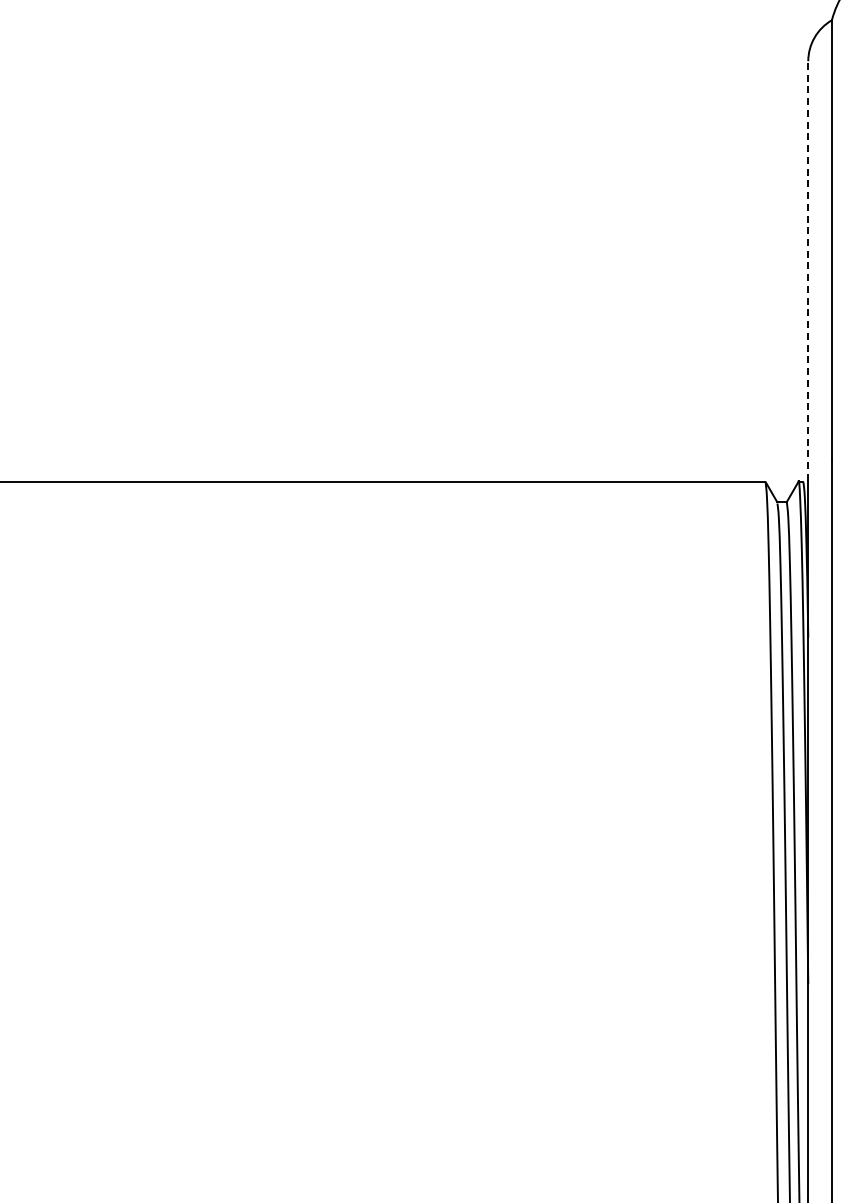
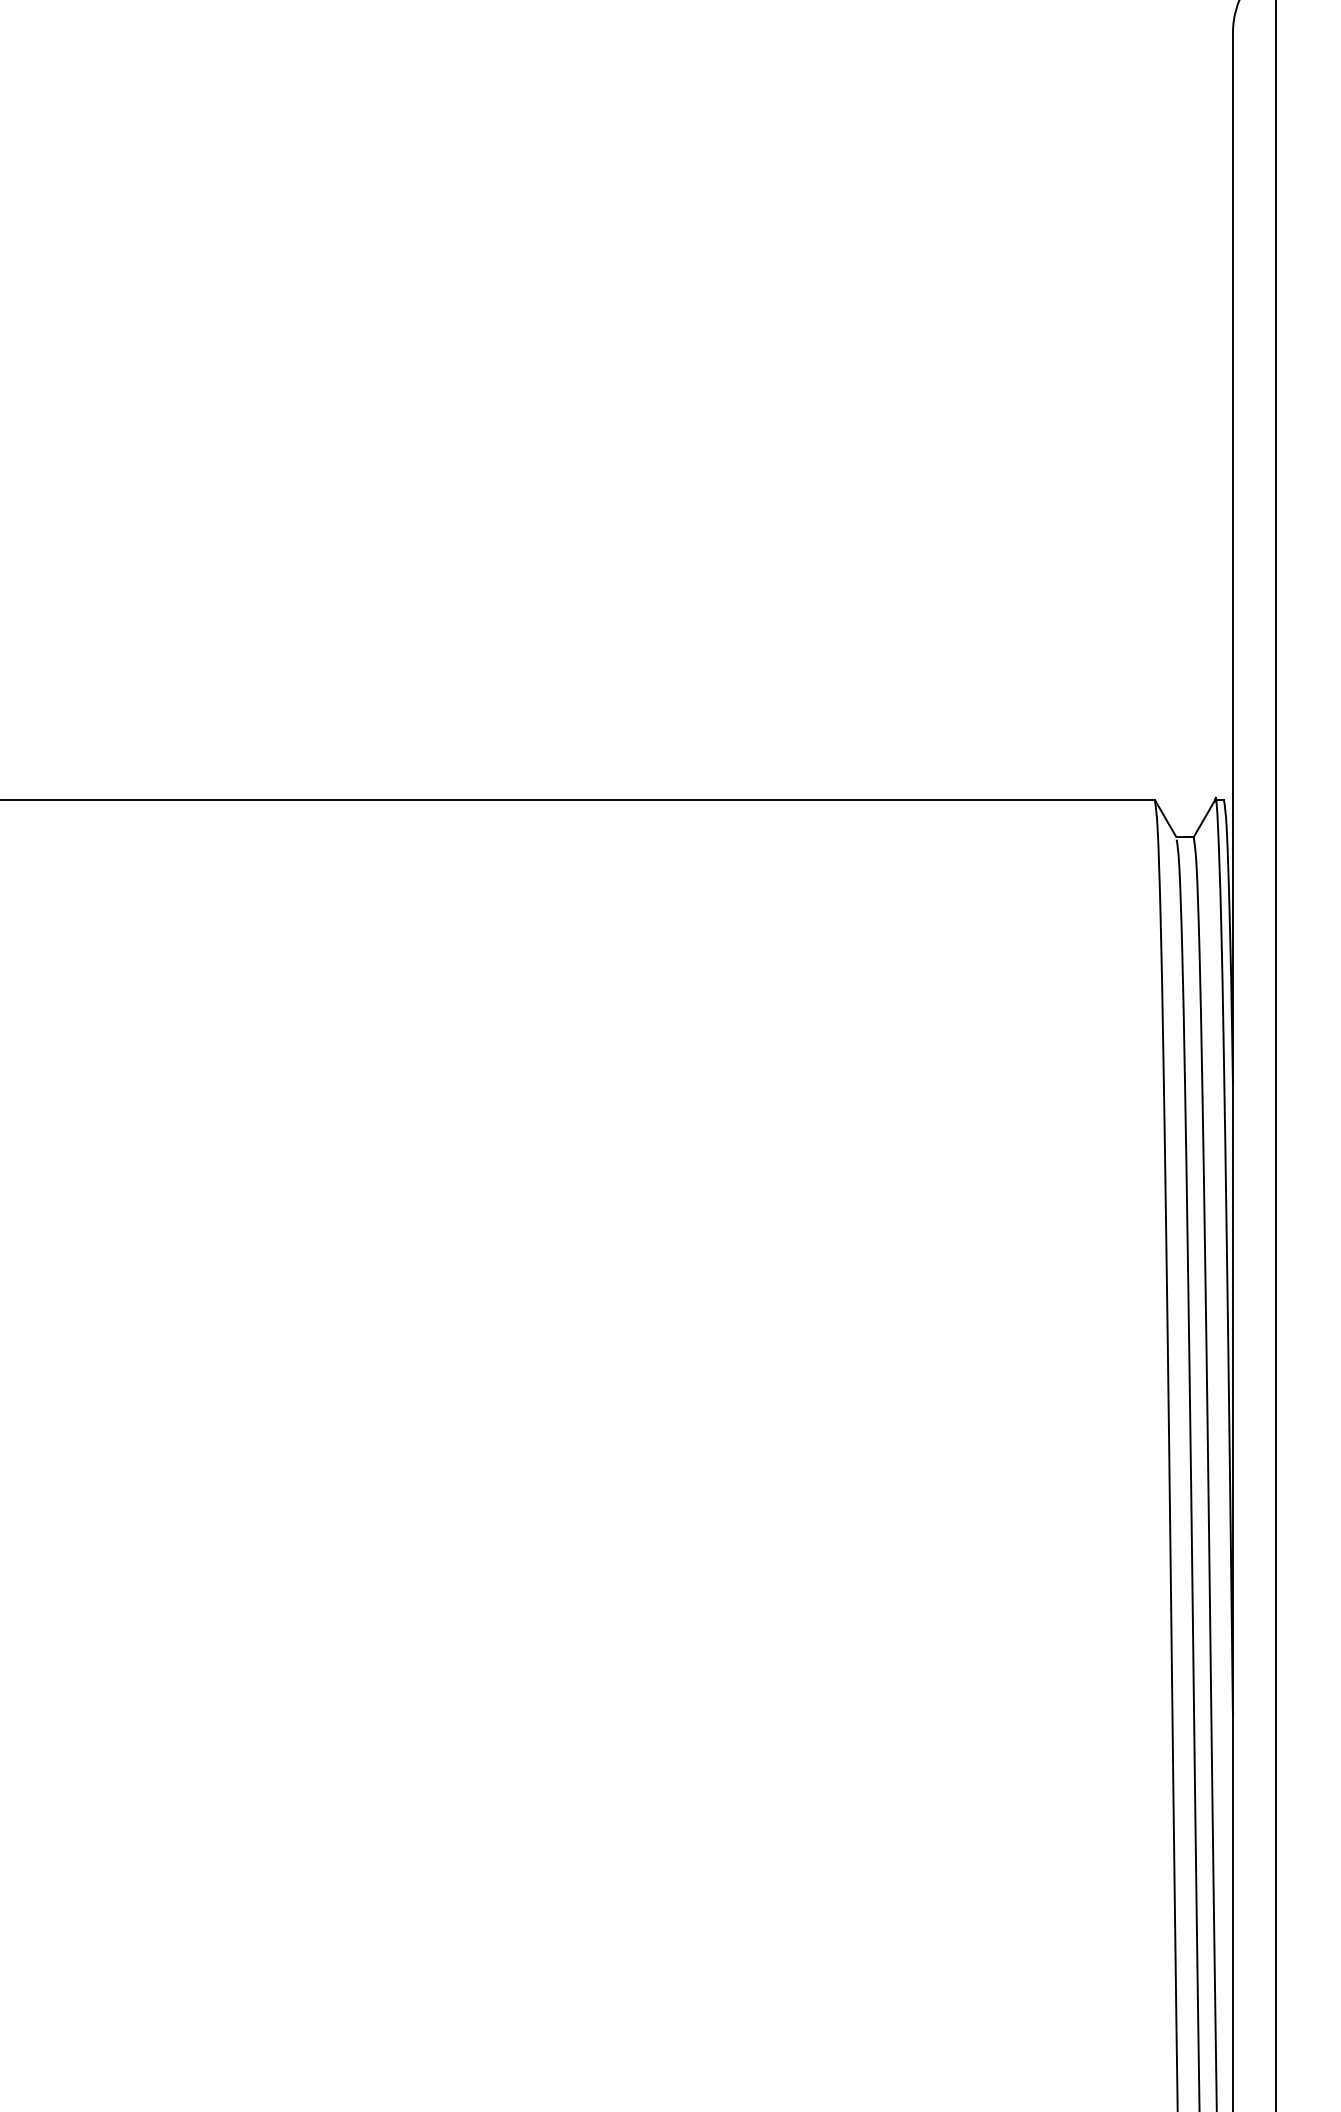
line: (808, 270) -> (1233, 414), dashed -> solid

